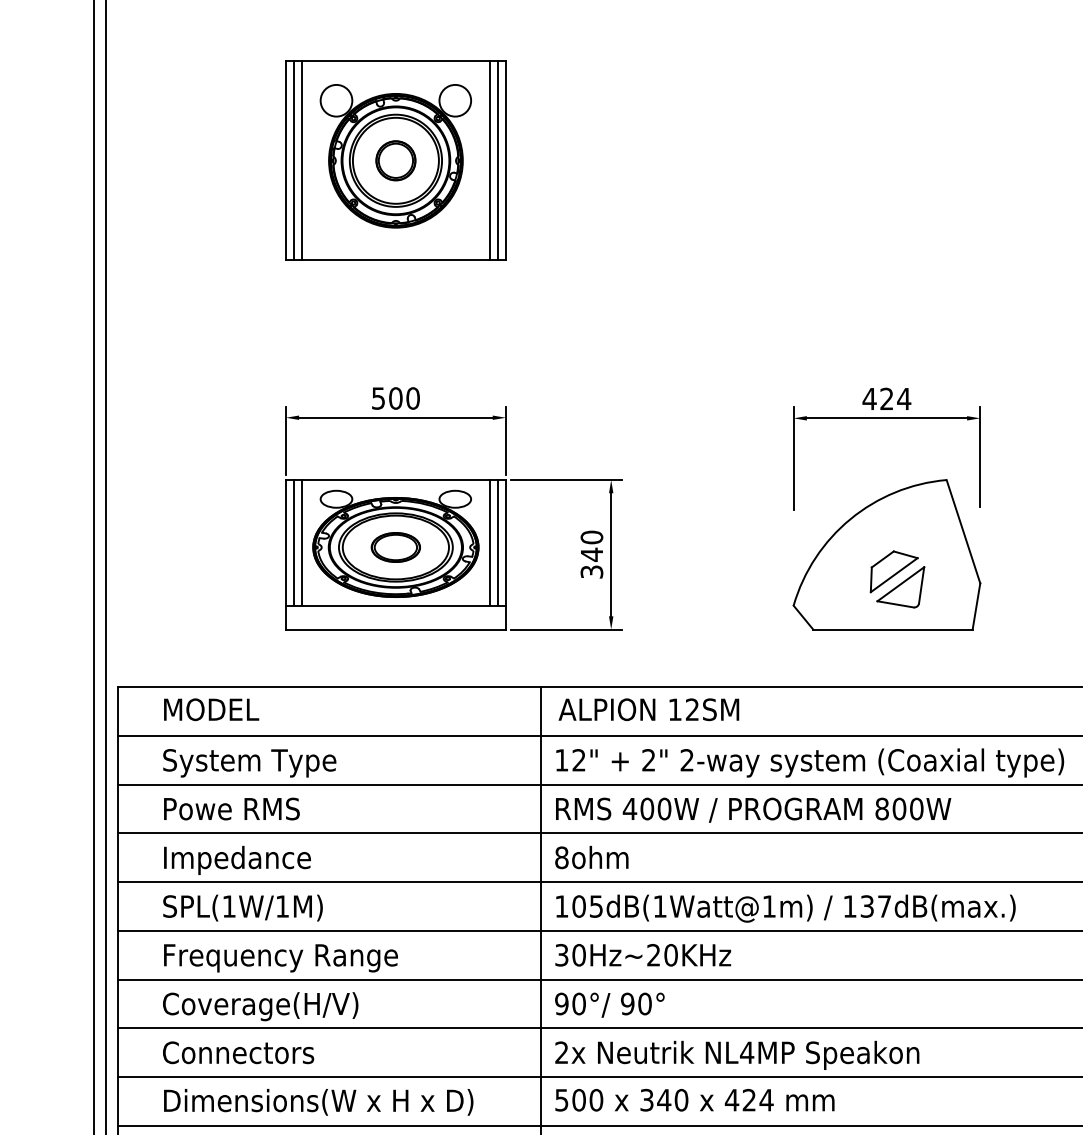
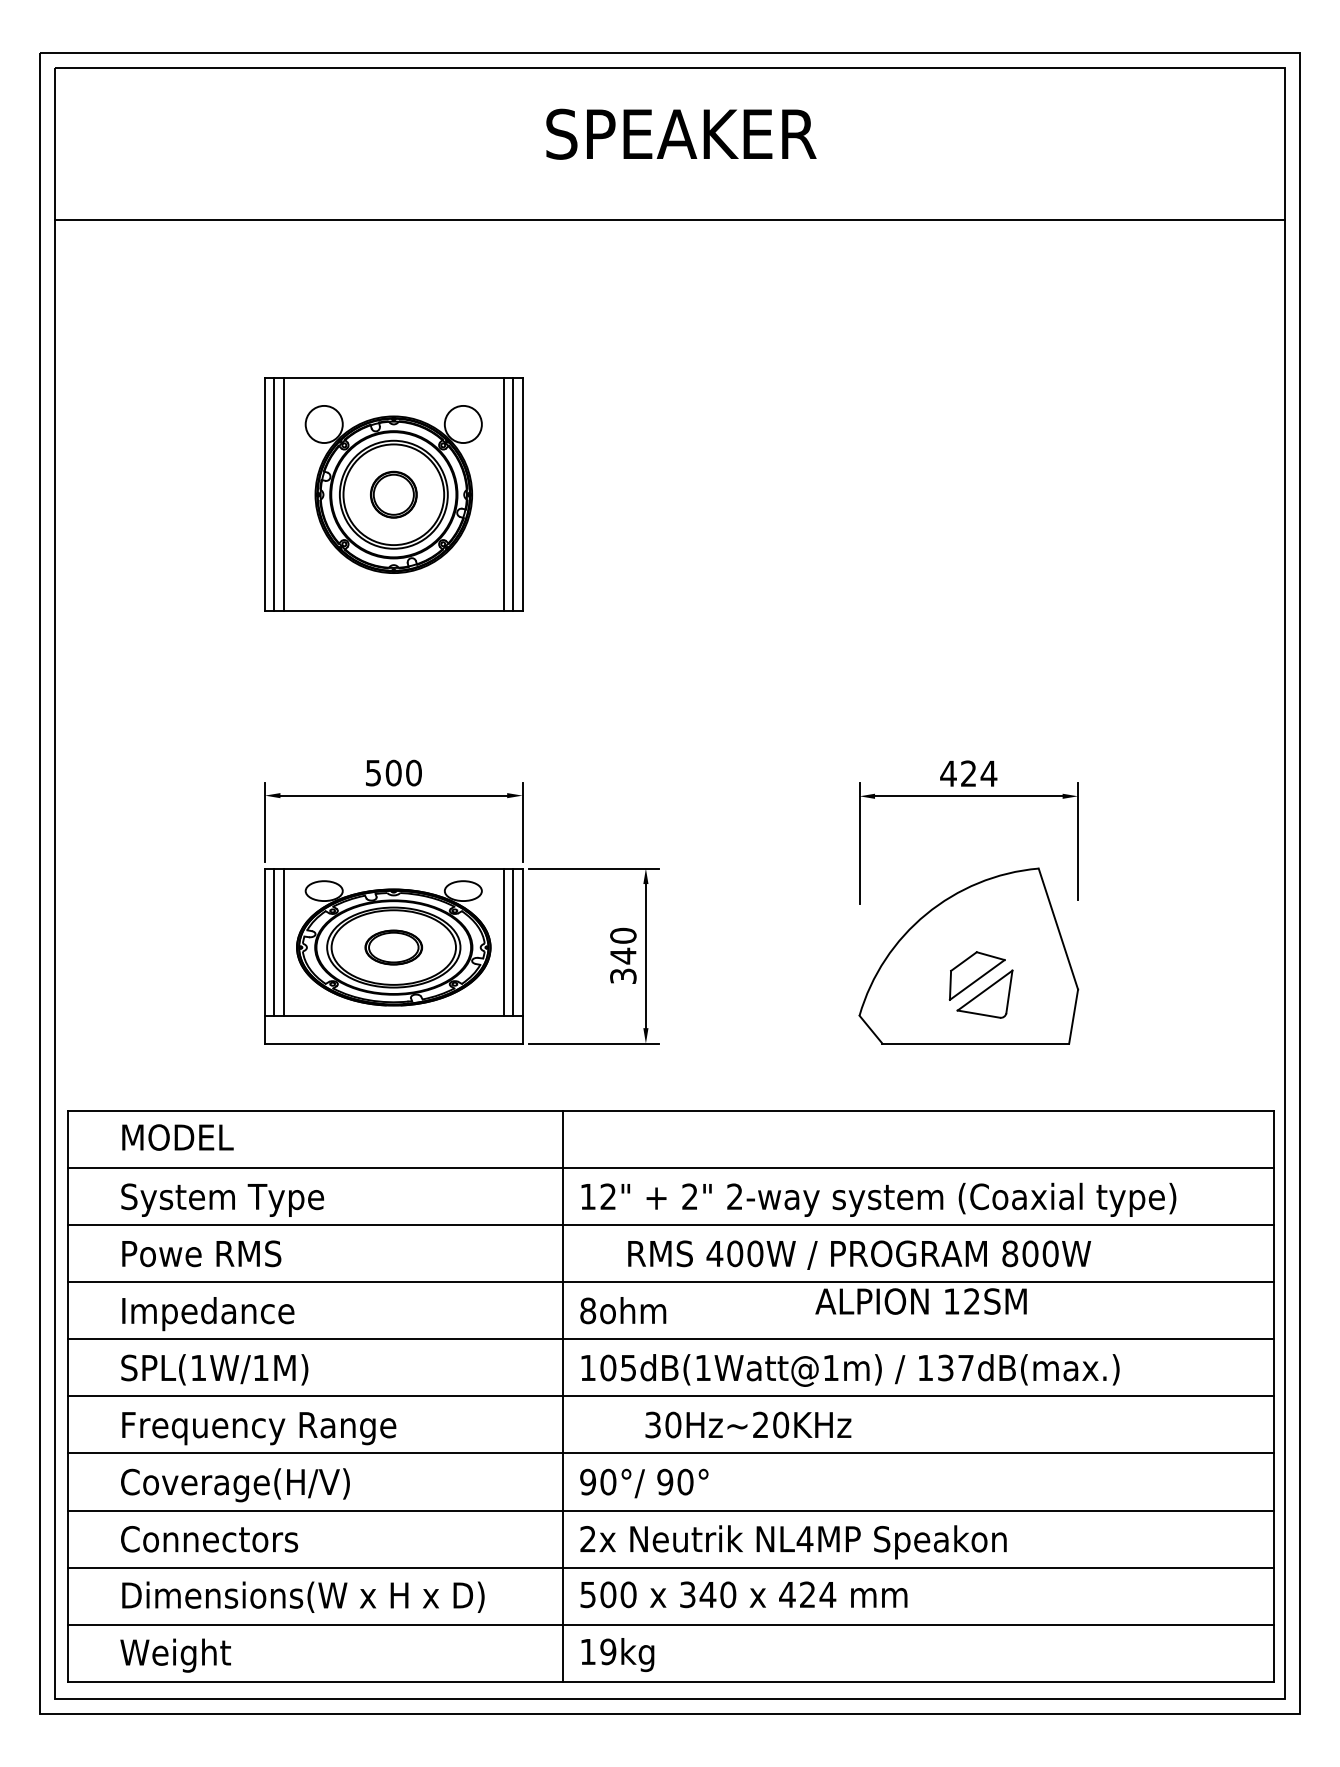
text: (648, 709) -> (920, 1301), moved
text: (753, 809) -> (859, 1254), moved
text: (643, 954) -> (748, 1424), moved

